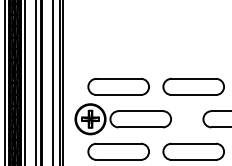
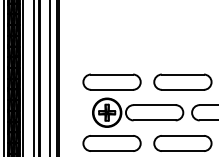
part: (122, 119) -> (137, 112), moved

